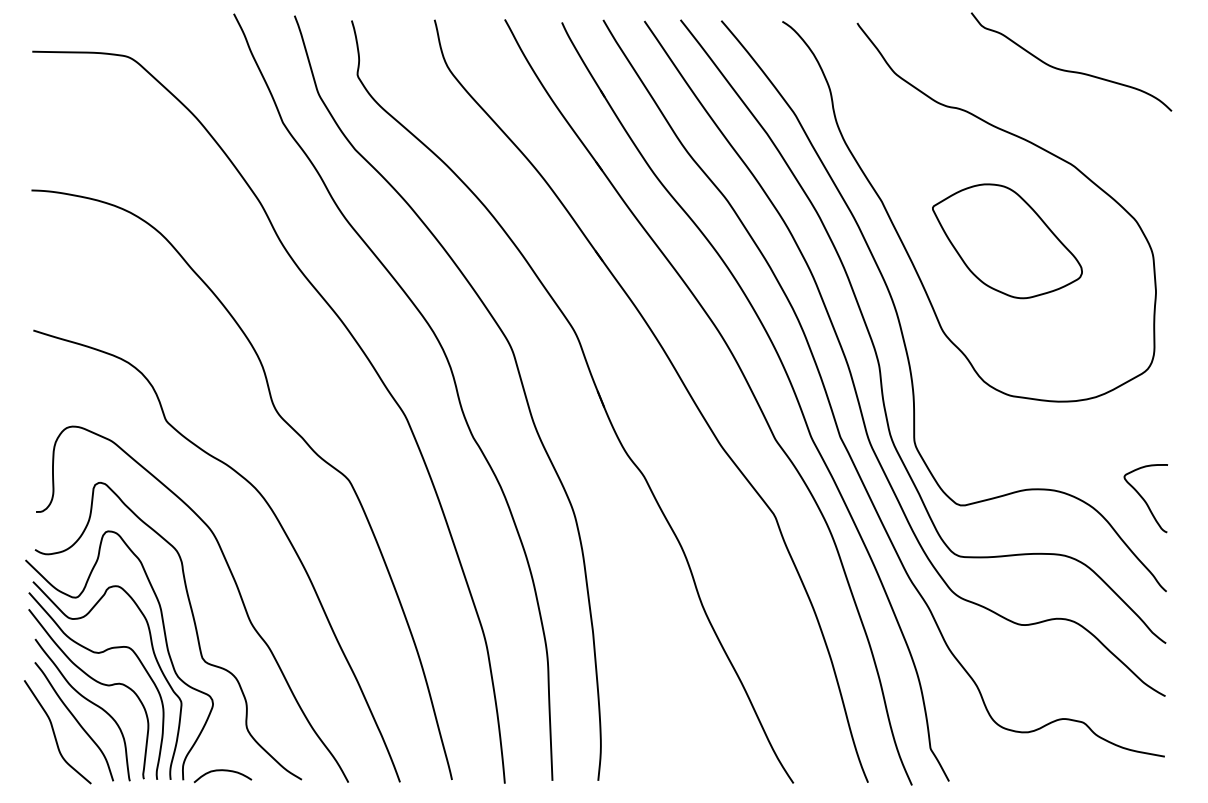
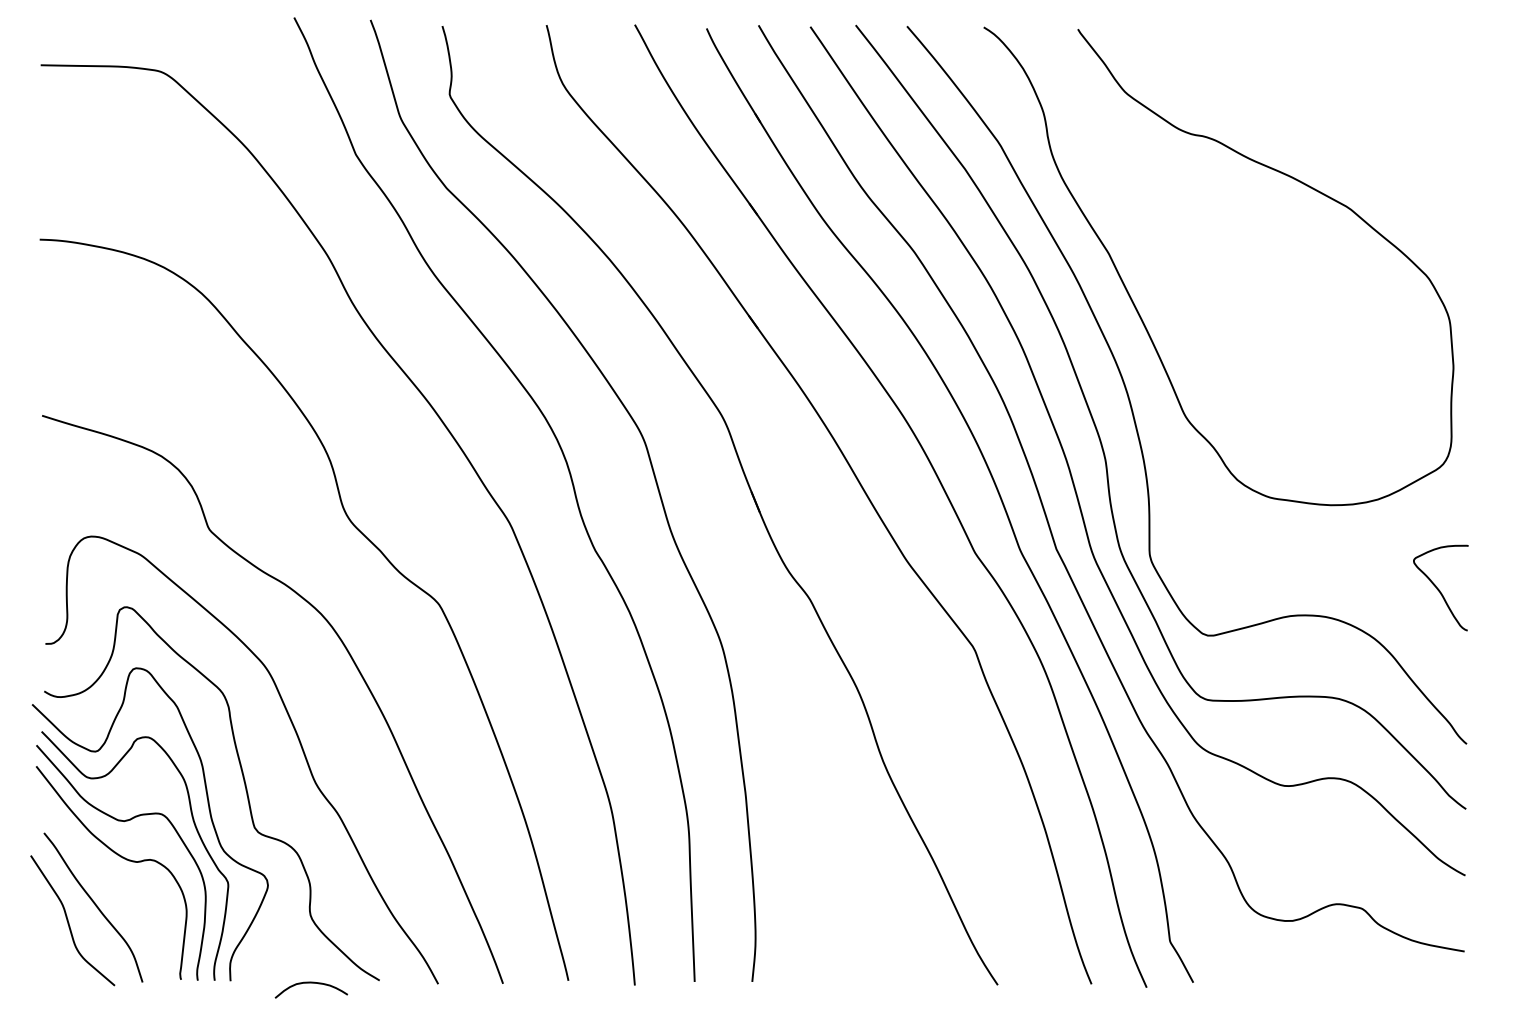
curve: (1071, 71) -> (1347, 89), removed
part: (1007, 241) -> (1266, 303), removed
curve: (1144, 498) -> (1438, 588), moved
curve: (87, 700) -> (110, 881), removed
curve: (222, 770) -> (310, 983), moved

